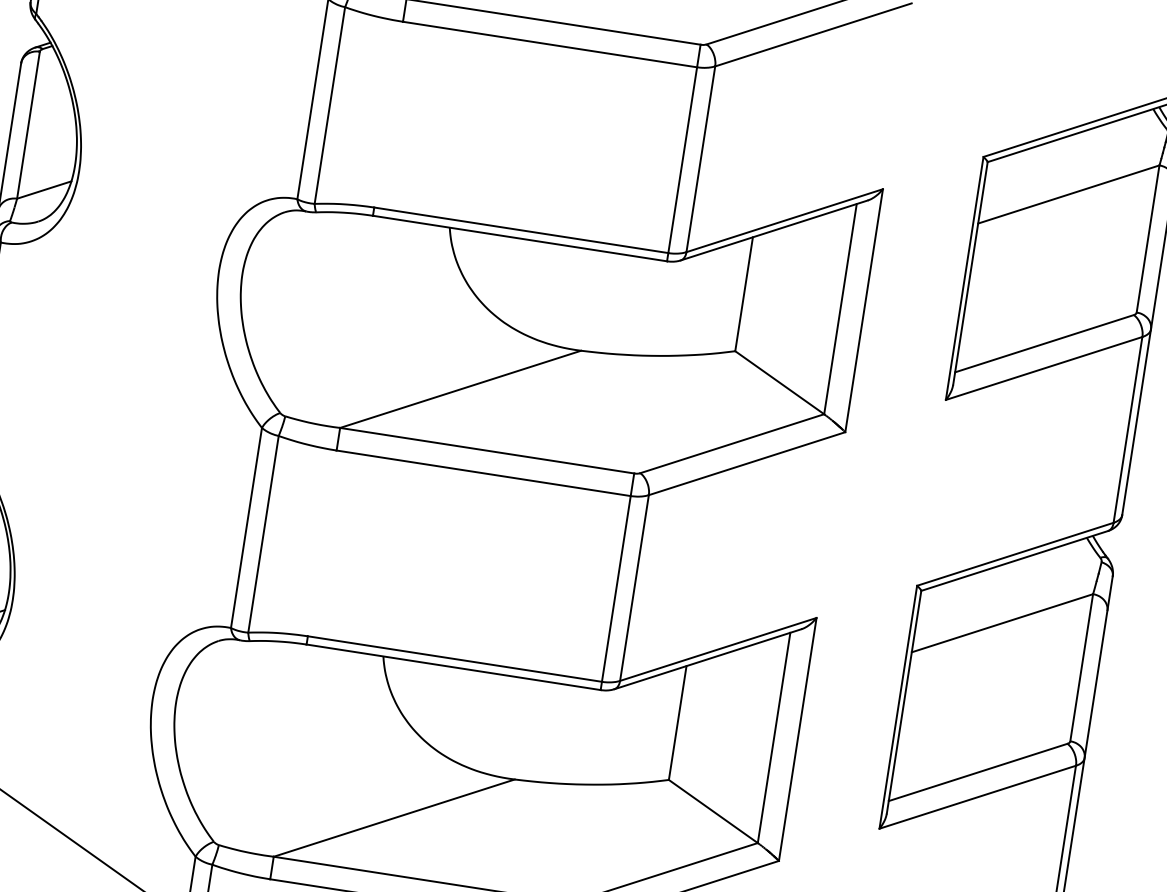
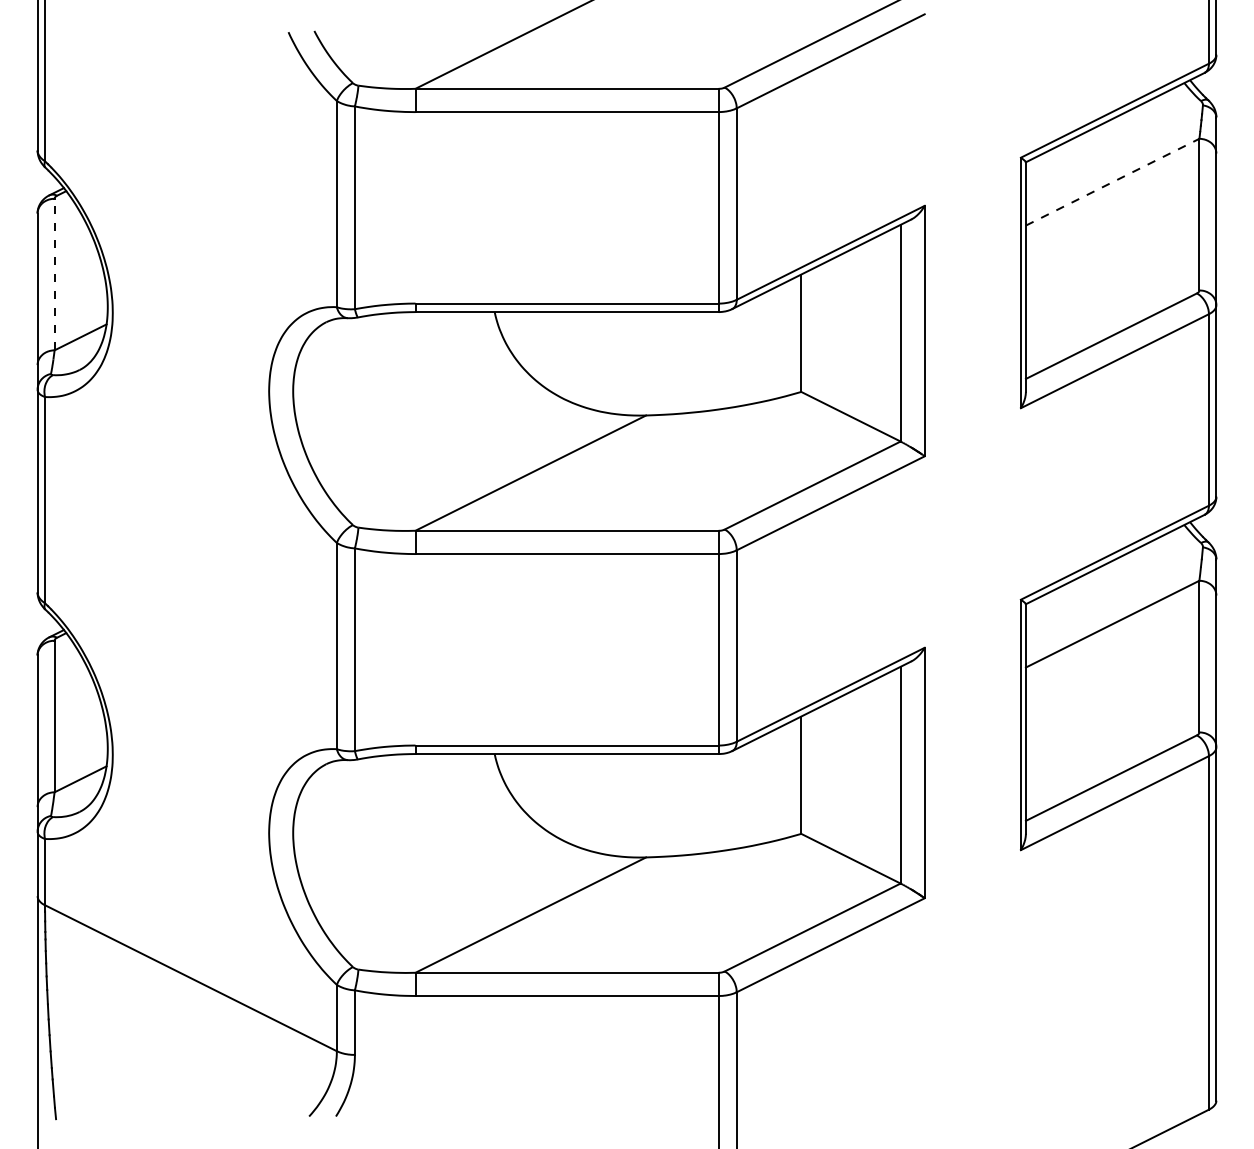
line: (28, 125) -> (54, 274), solid -> dashed
line: (1068, 194) -> (1112, 182), solid -> dashed

